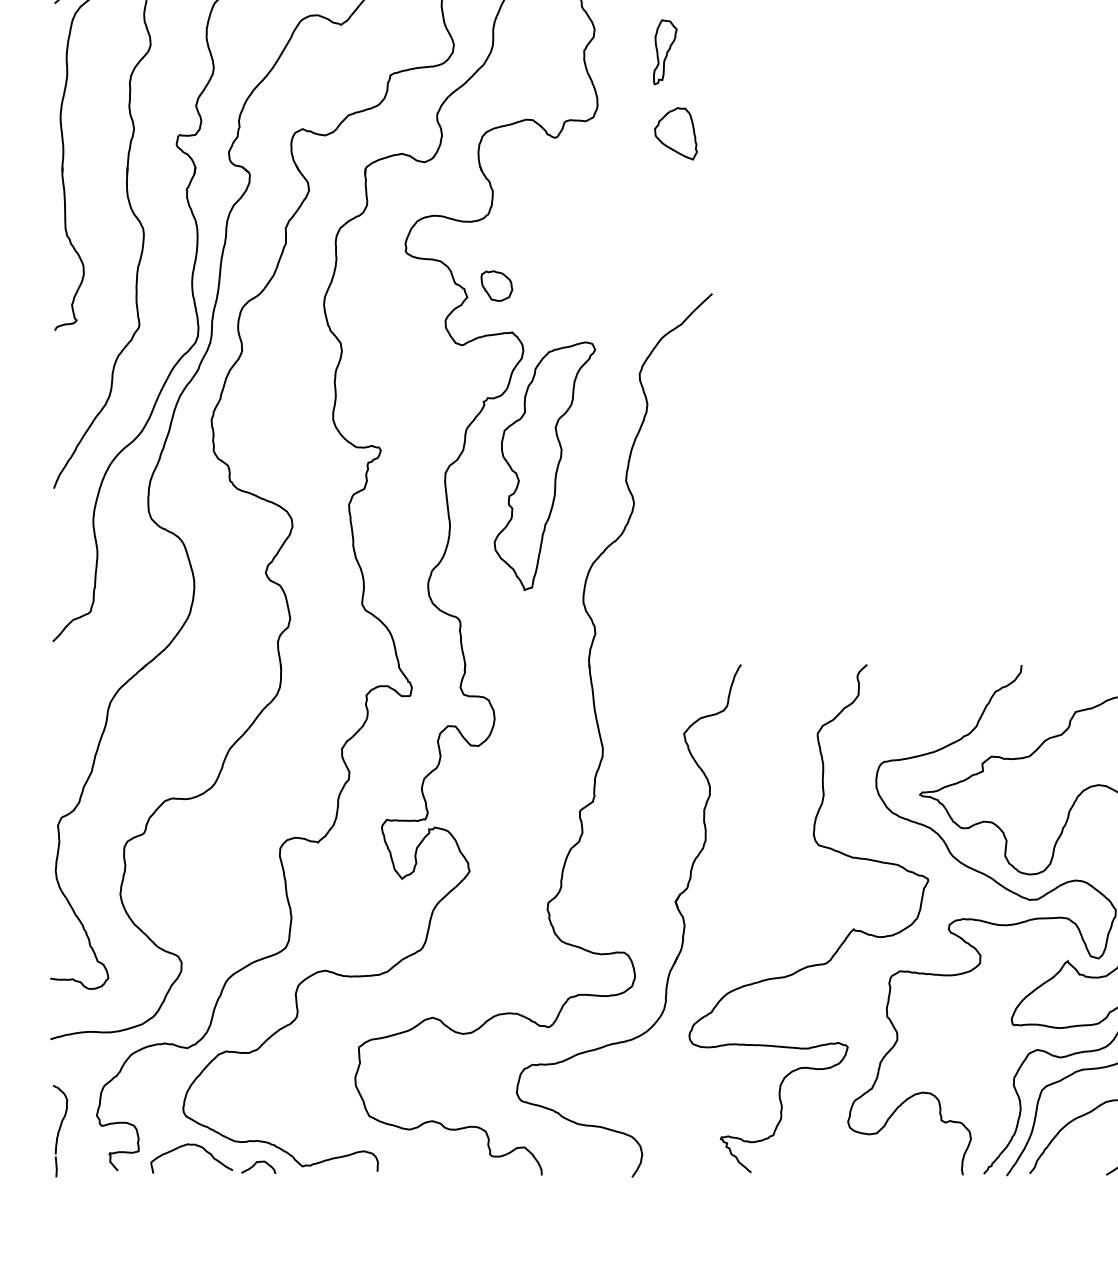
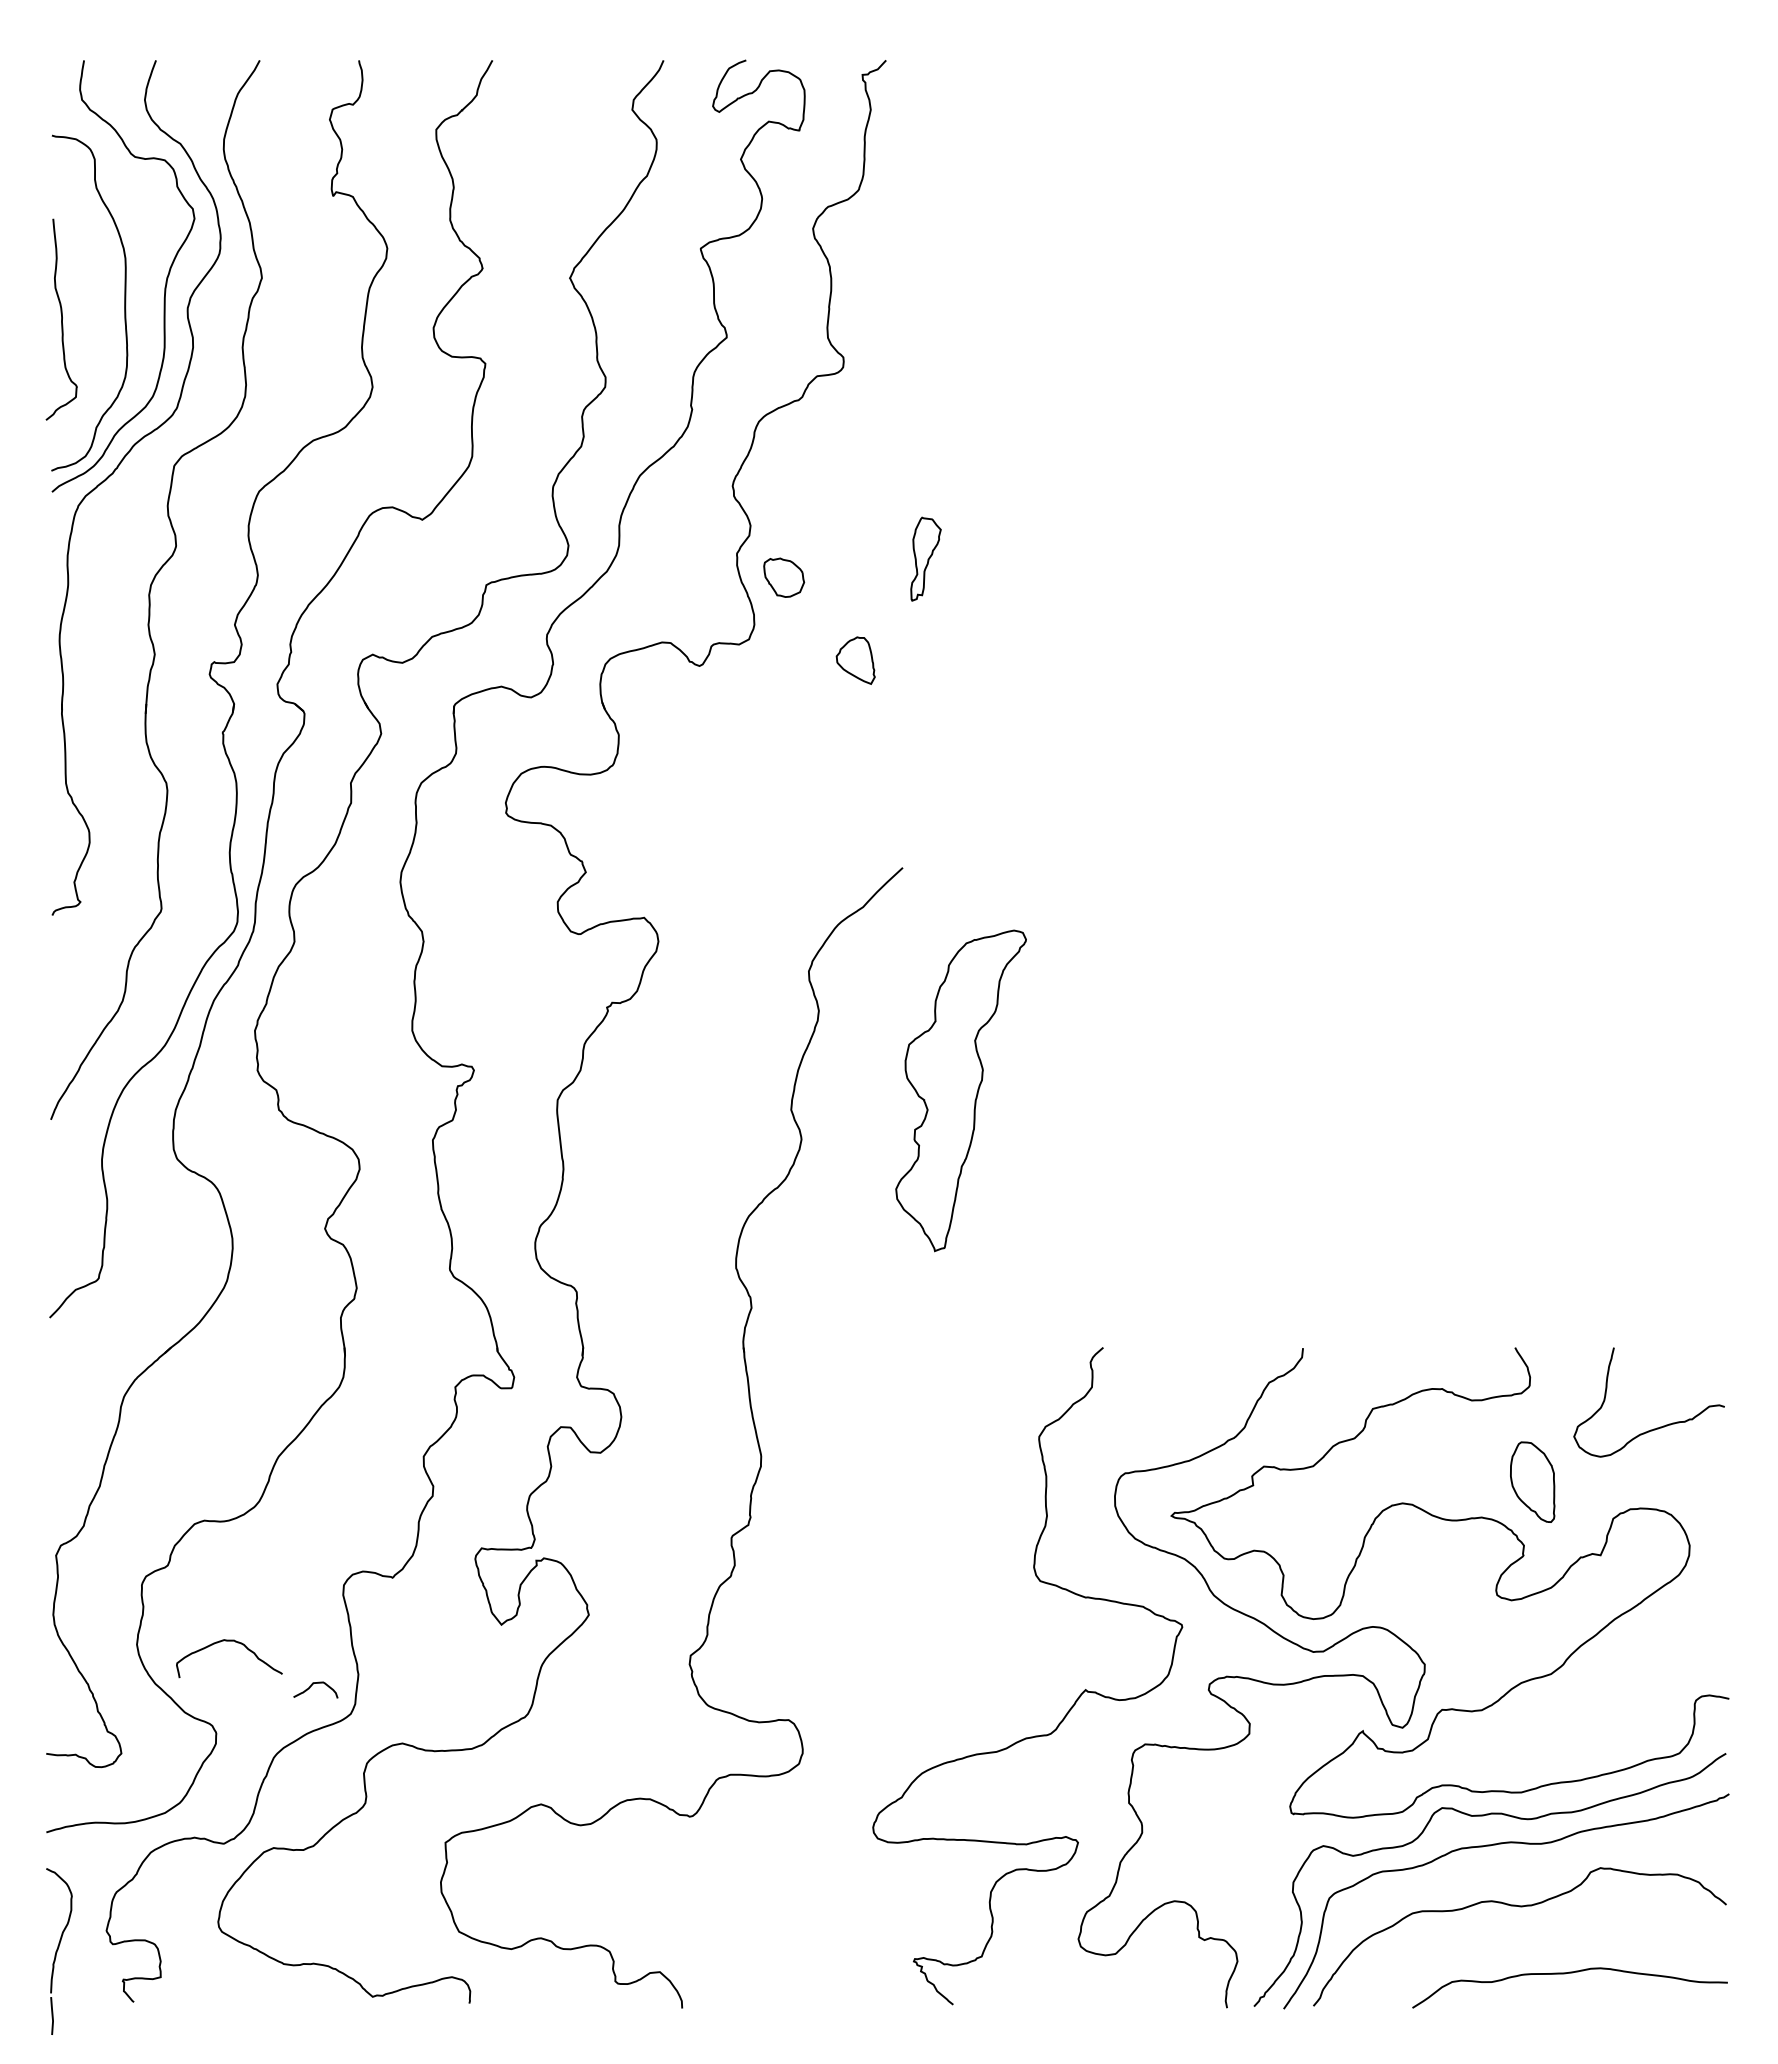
part: (664, 51) -> (925, 558), moved
part: (675, 133) -> (855, 660), size x0.7
part: (497, 285) -> (784, 577), moved
part: (544, 465) -> (960, 1090), moved
part: (675, 904) -> (855, 1658), removed
part: (59, 1130) -> (58, 1950), size x1.4
curve: (191, 1145) -> (229, 1641), moved
curve: (256, 1163) -> (312, 1685), moved

